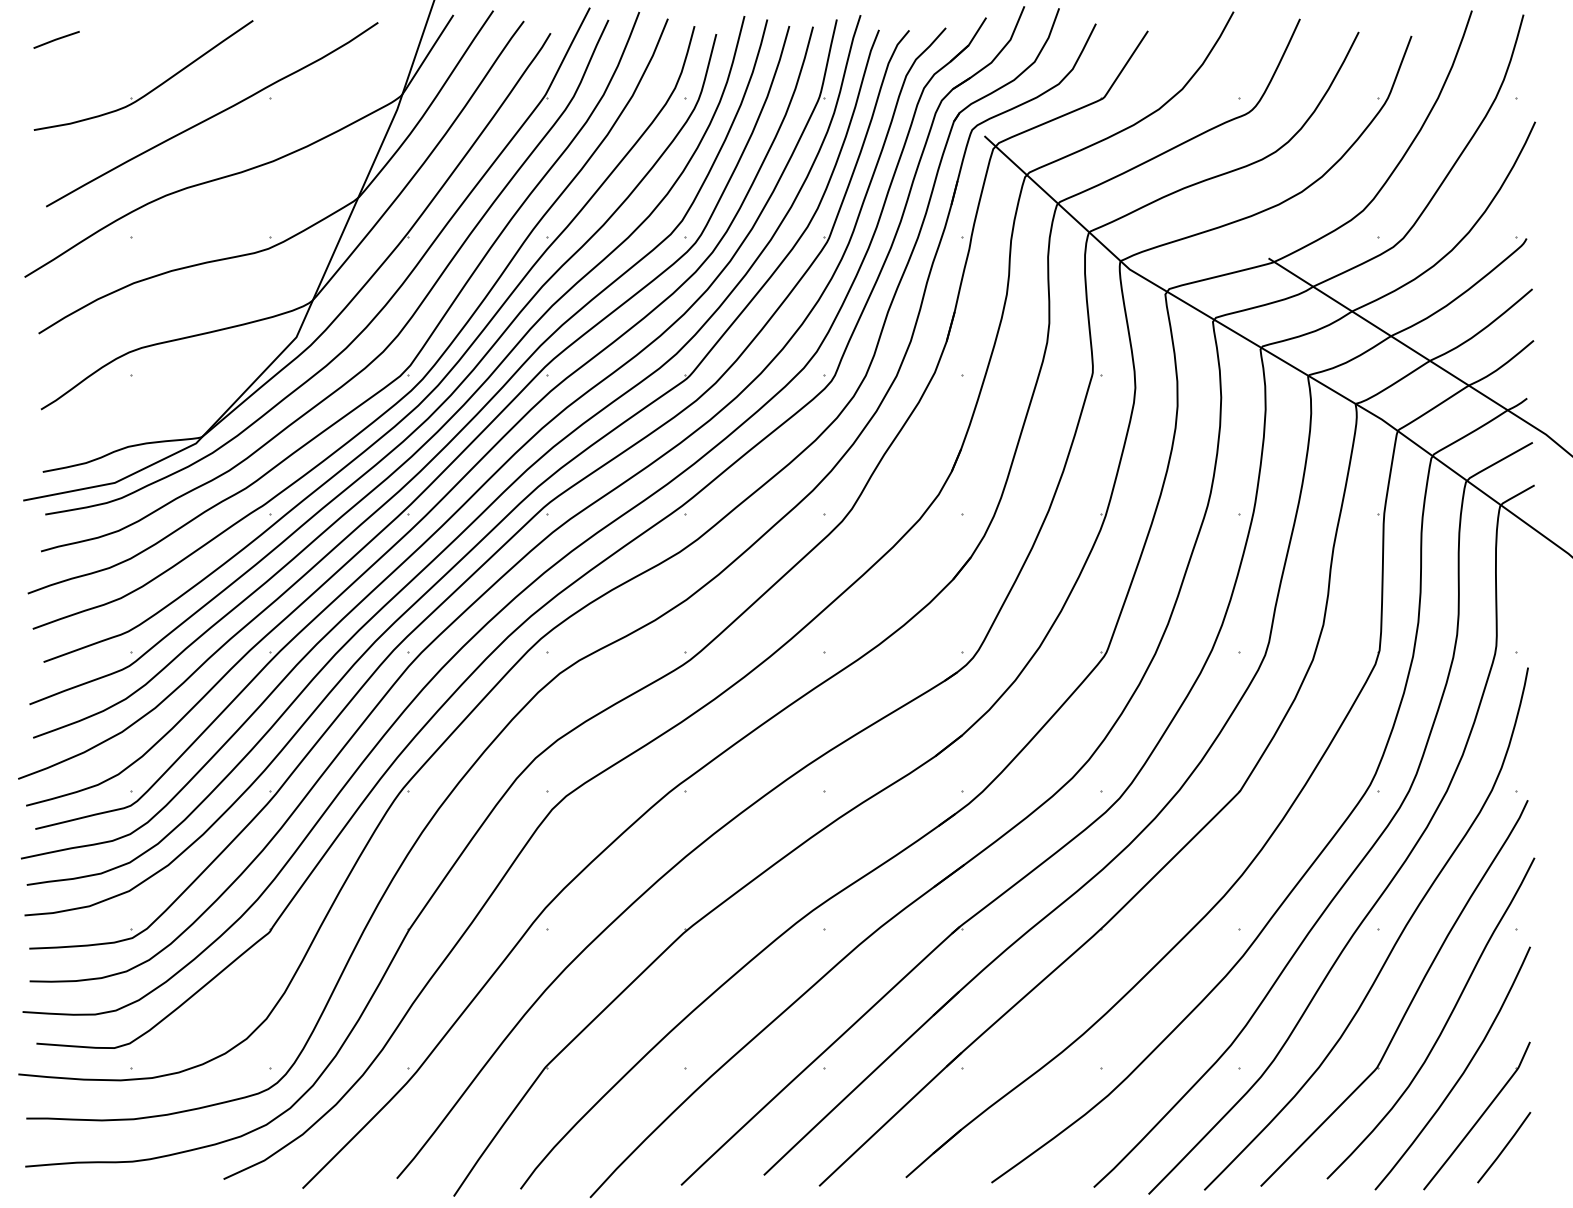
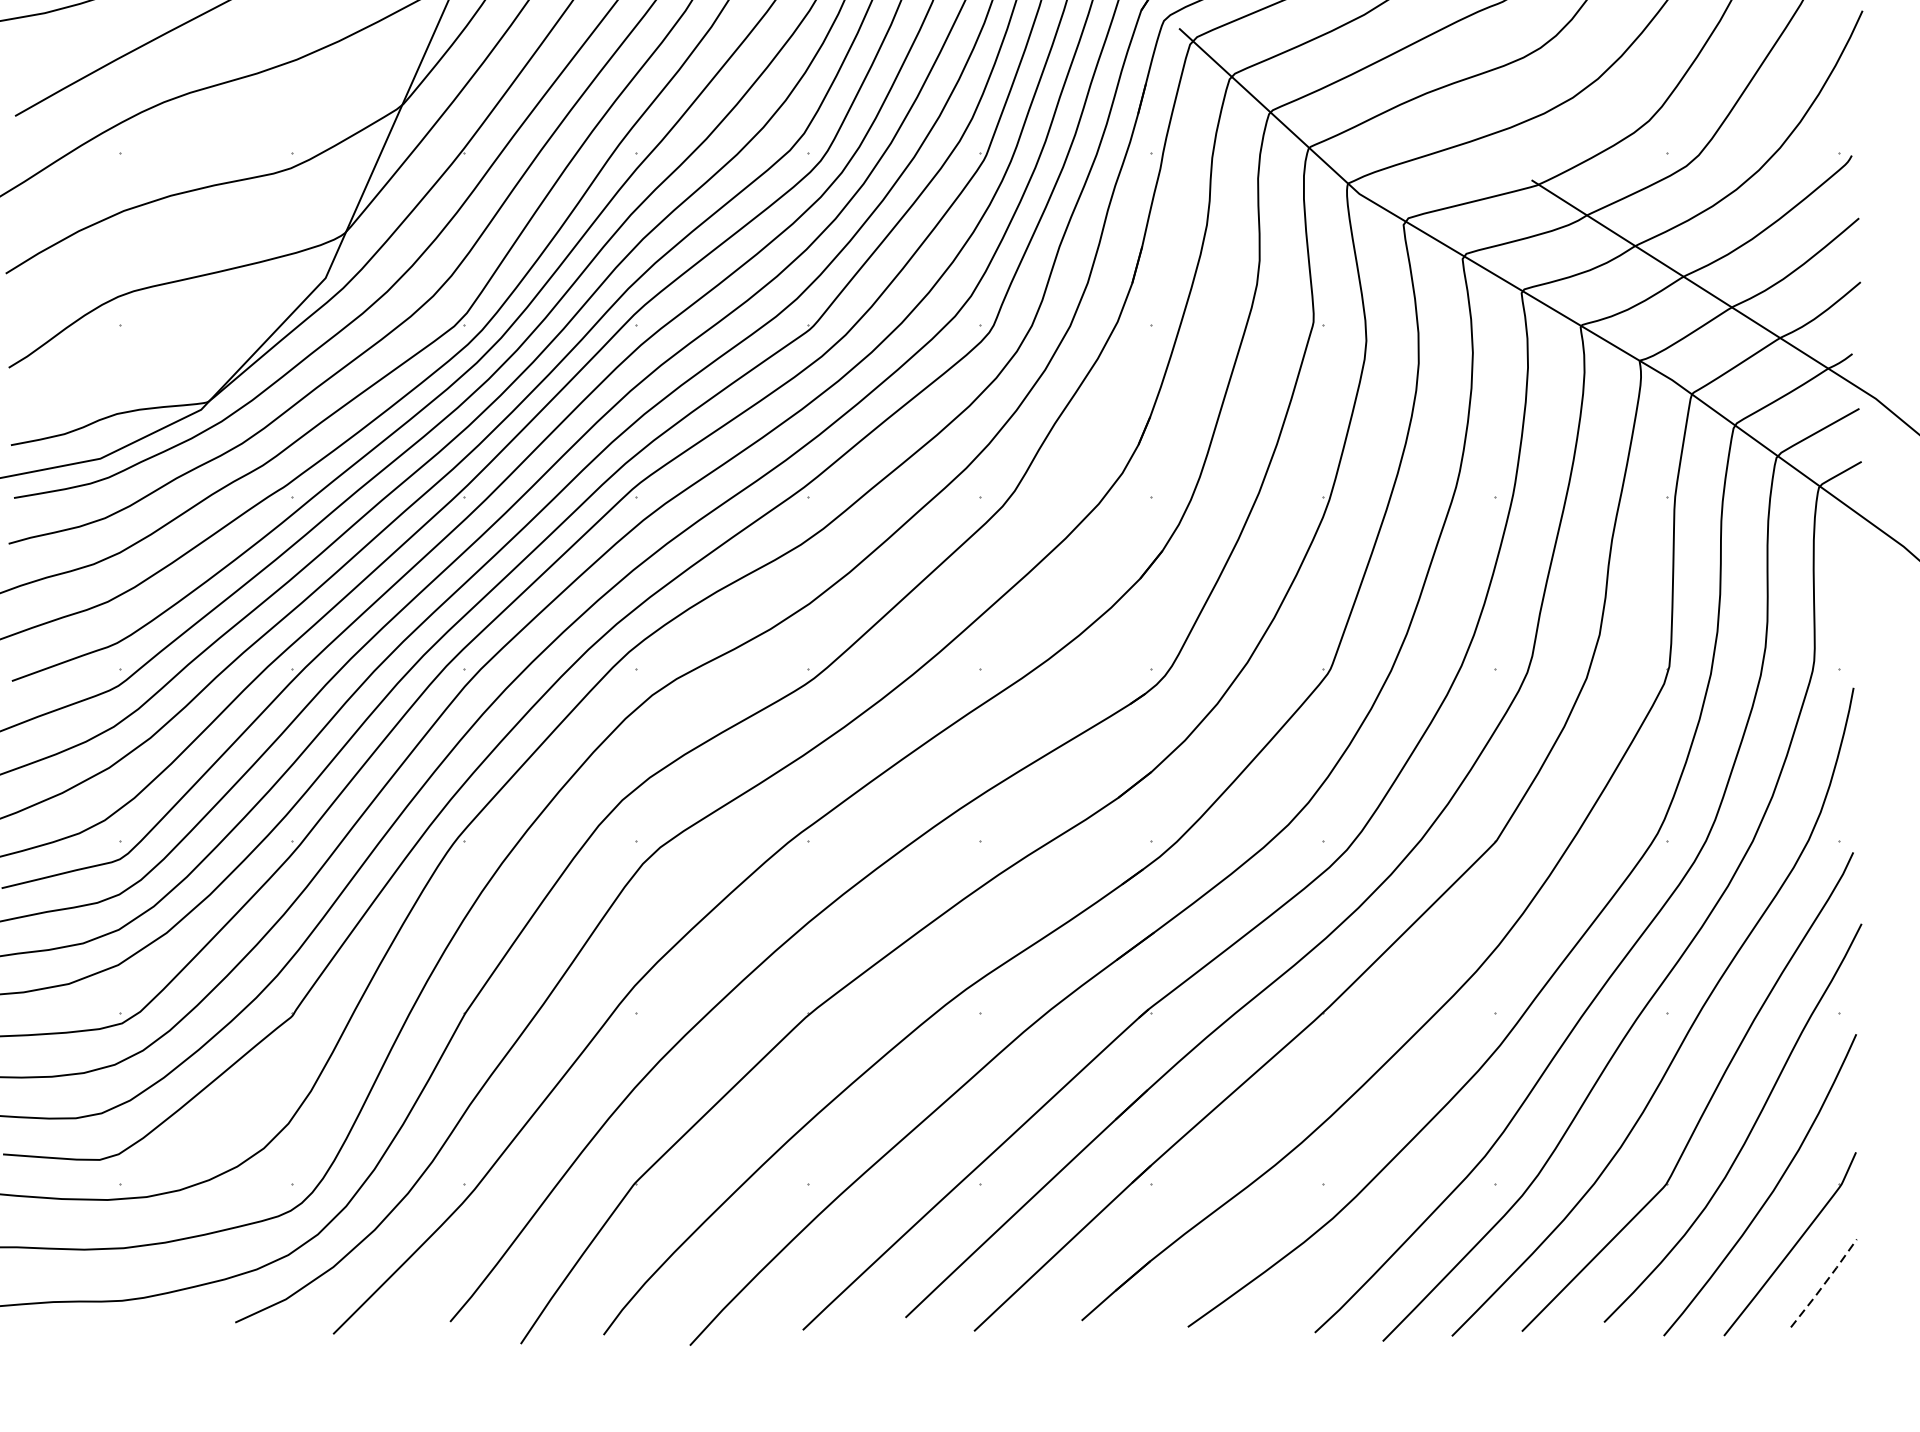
line: (1505, 1147) -> (1825, 1283), solid -> dashed

